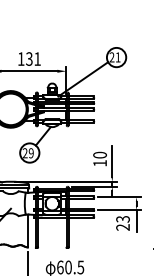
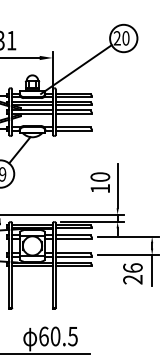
text: (117, 57) -> (125, 38), 21 -> 20
text: (122, 218) -> (132, 266), 23 -> 26

